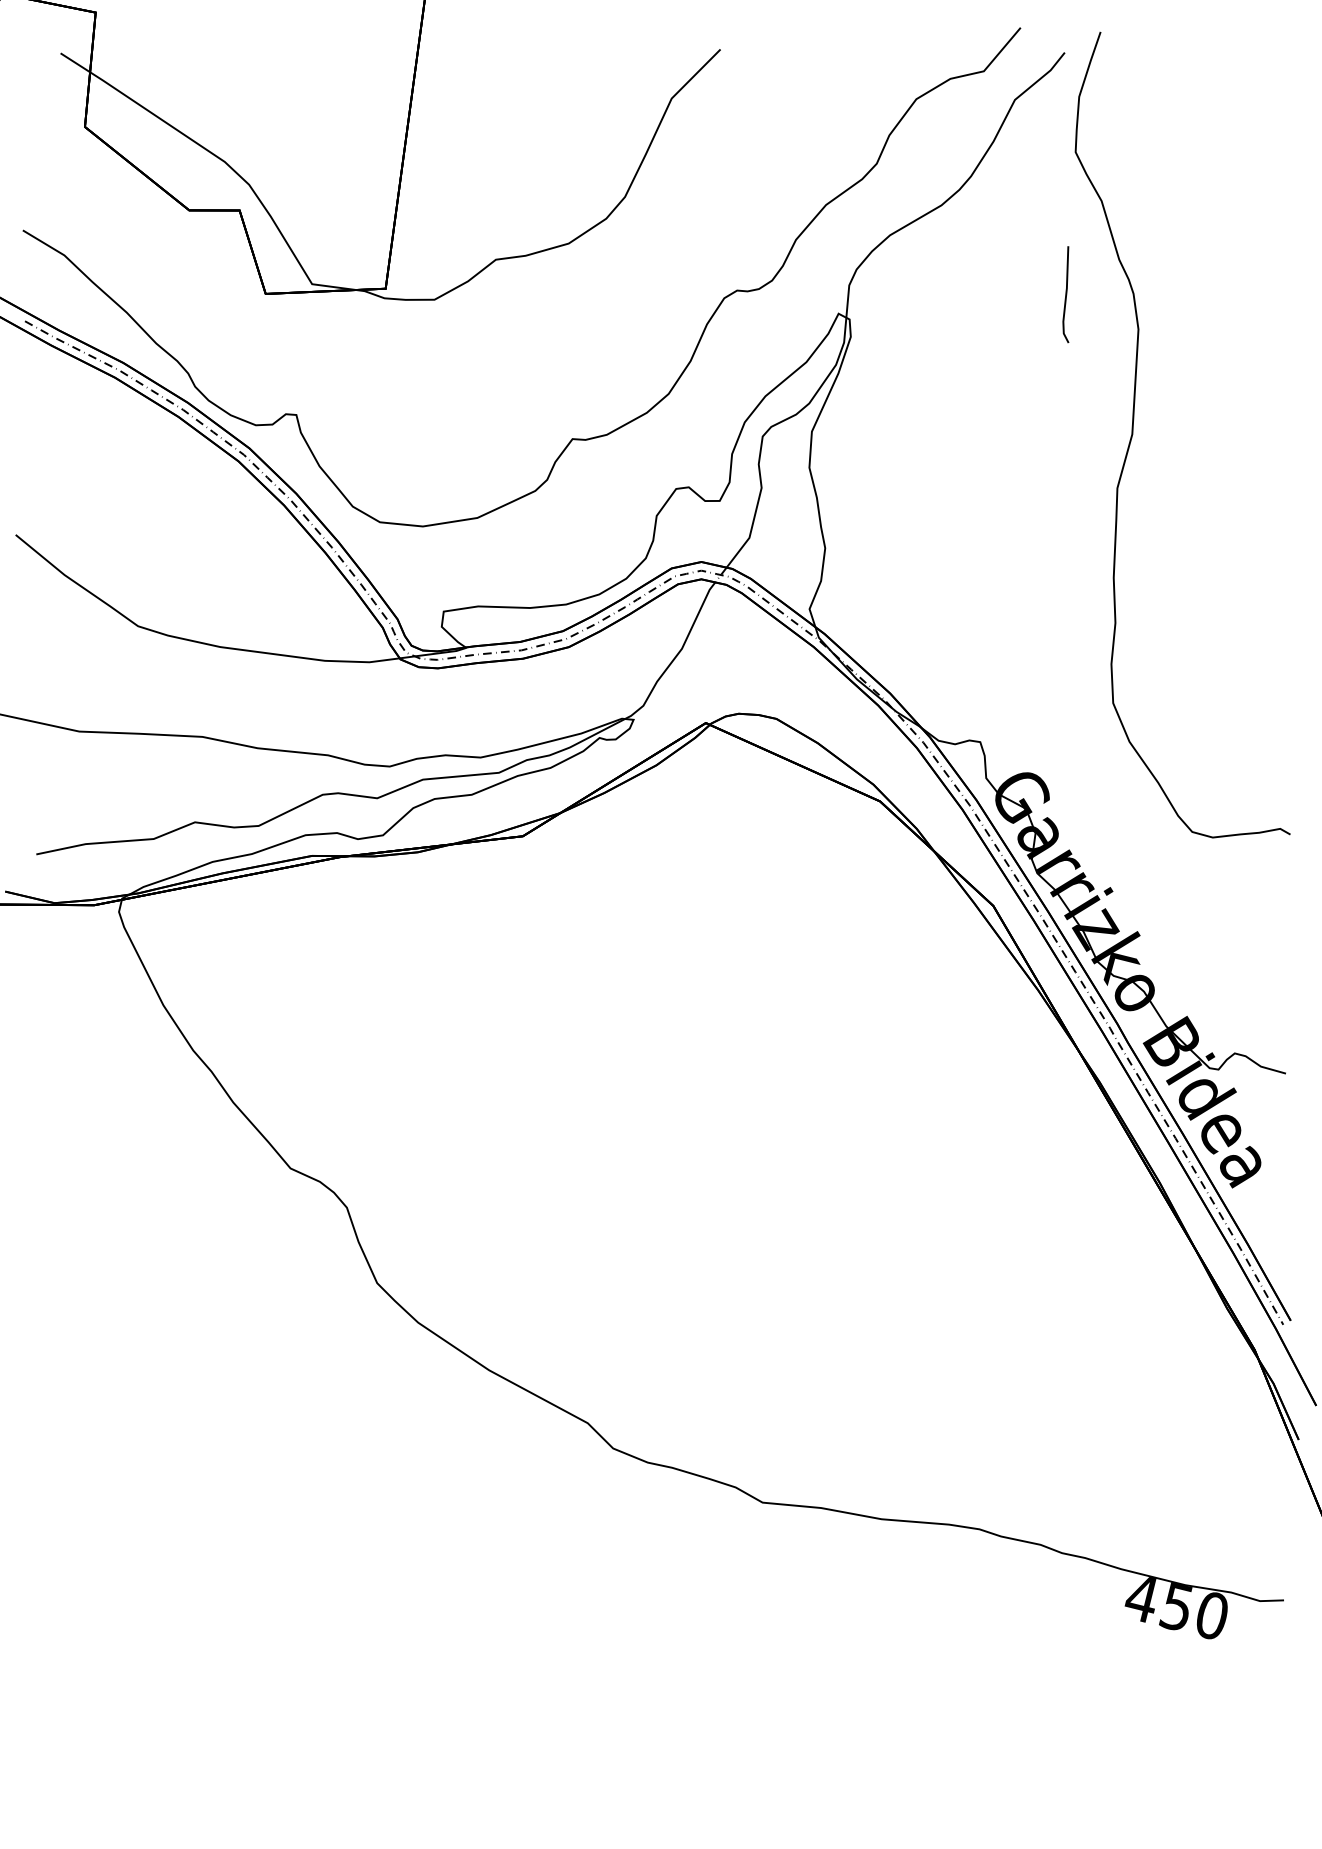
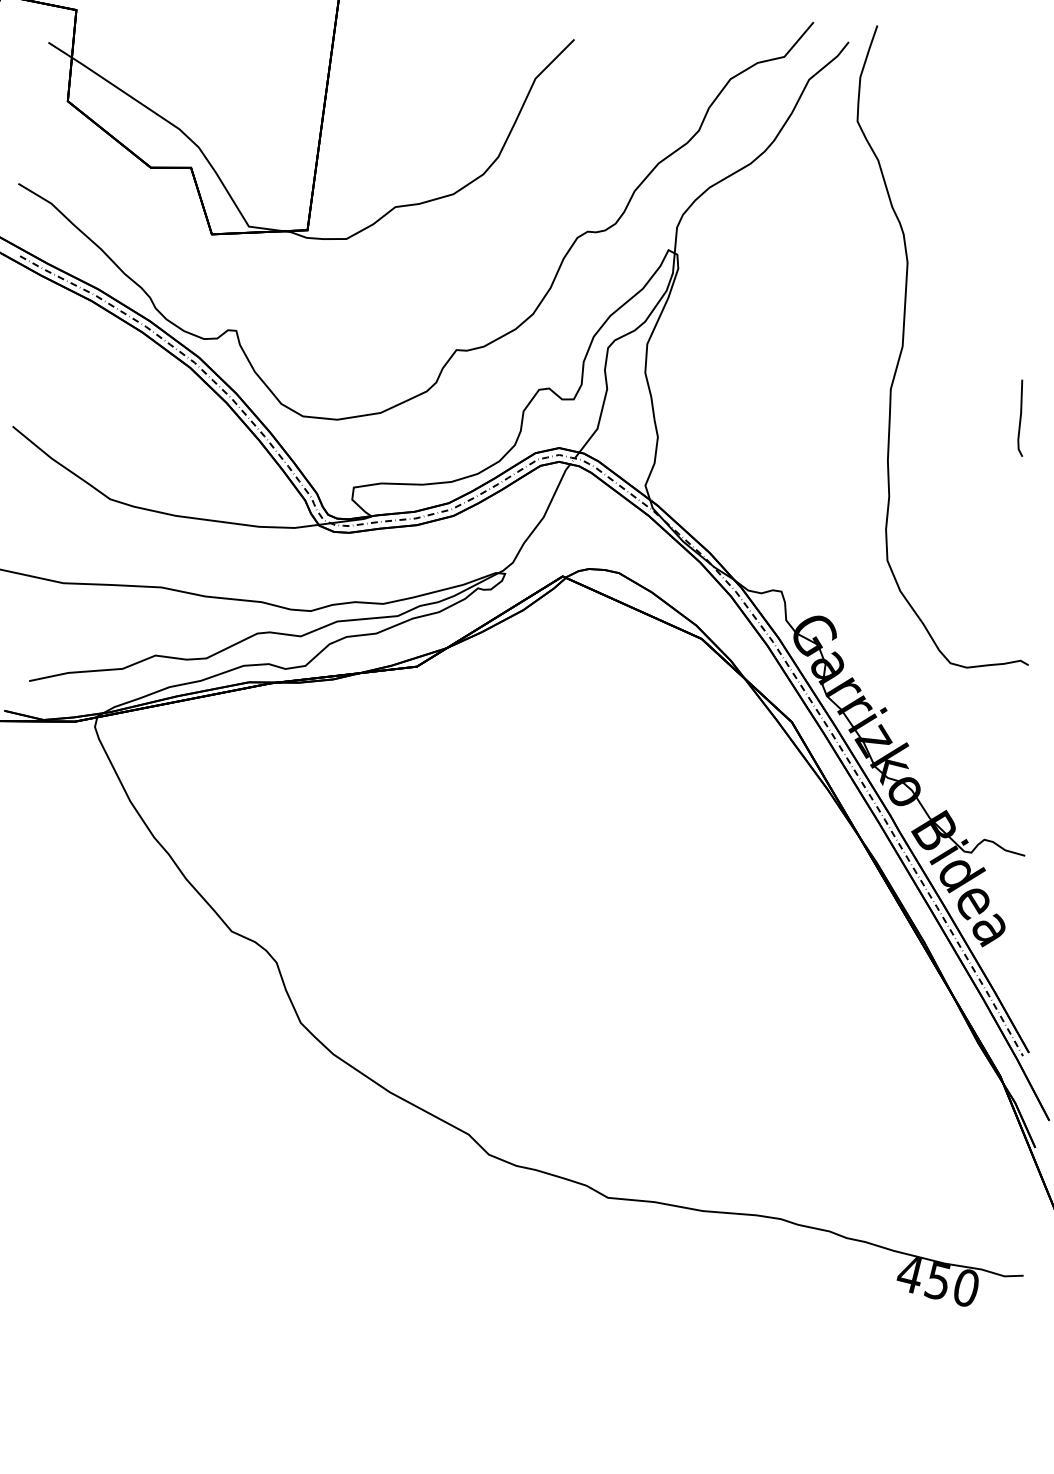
line: (1065, 294) -> (1020, 418), moved

